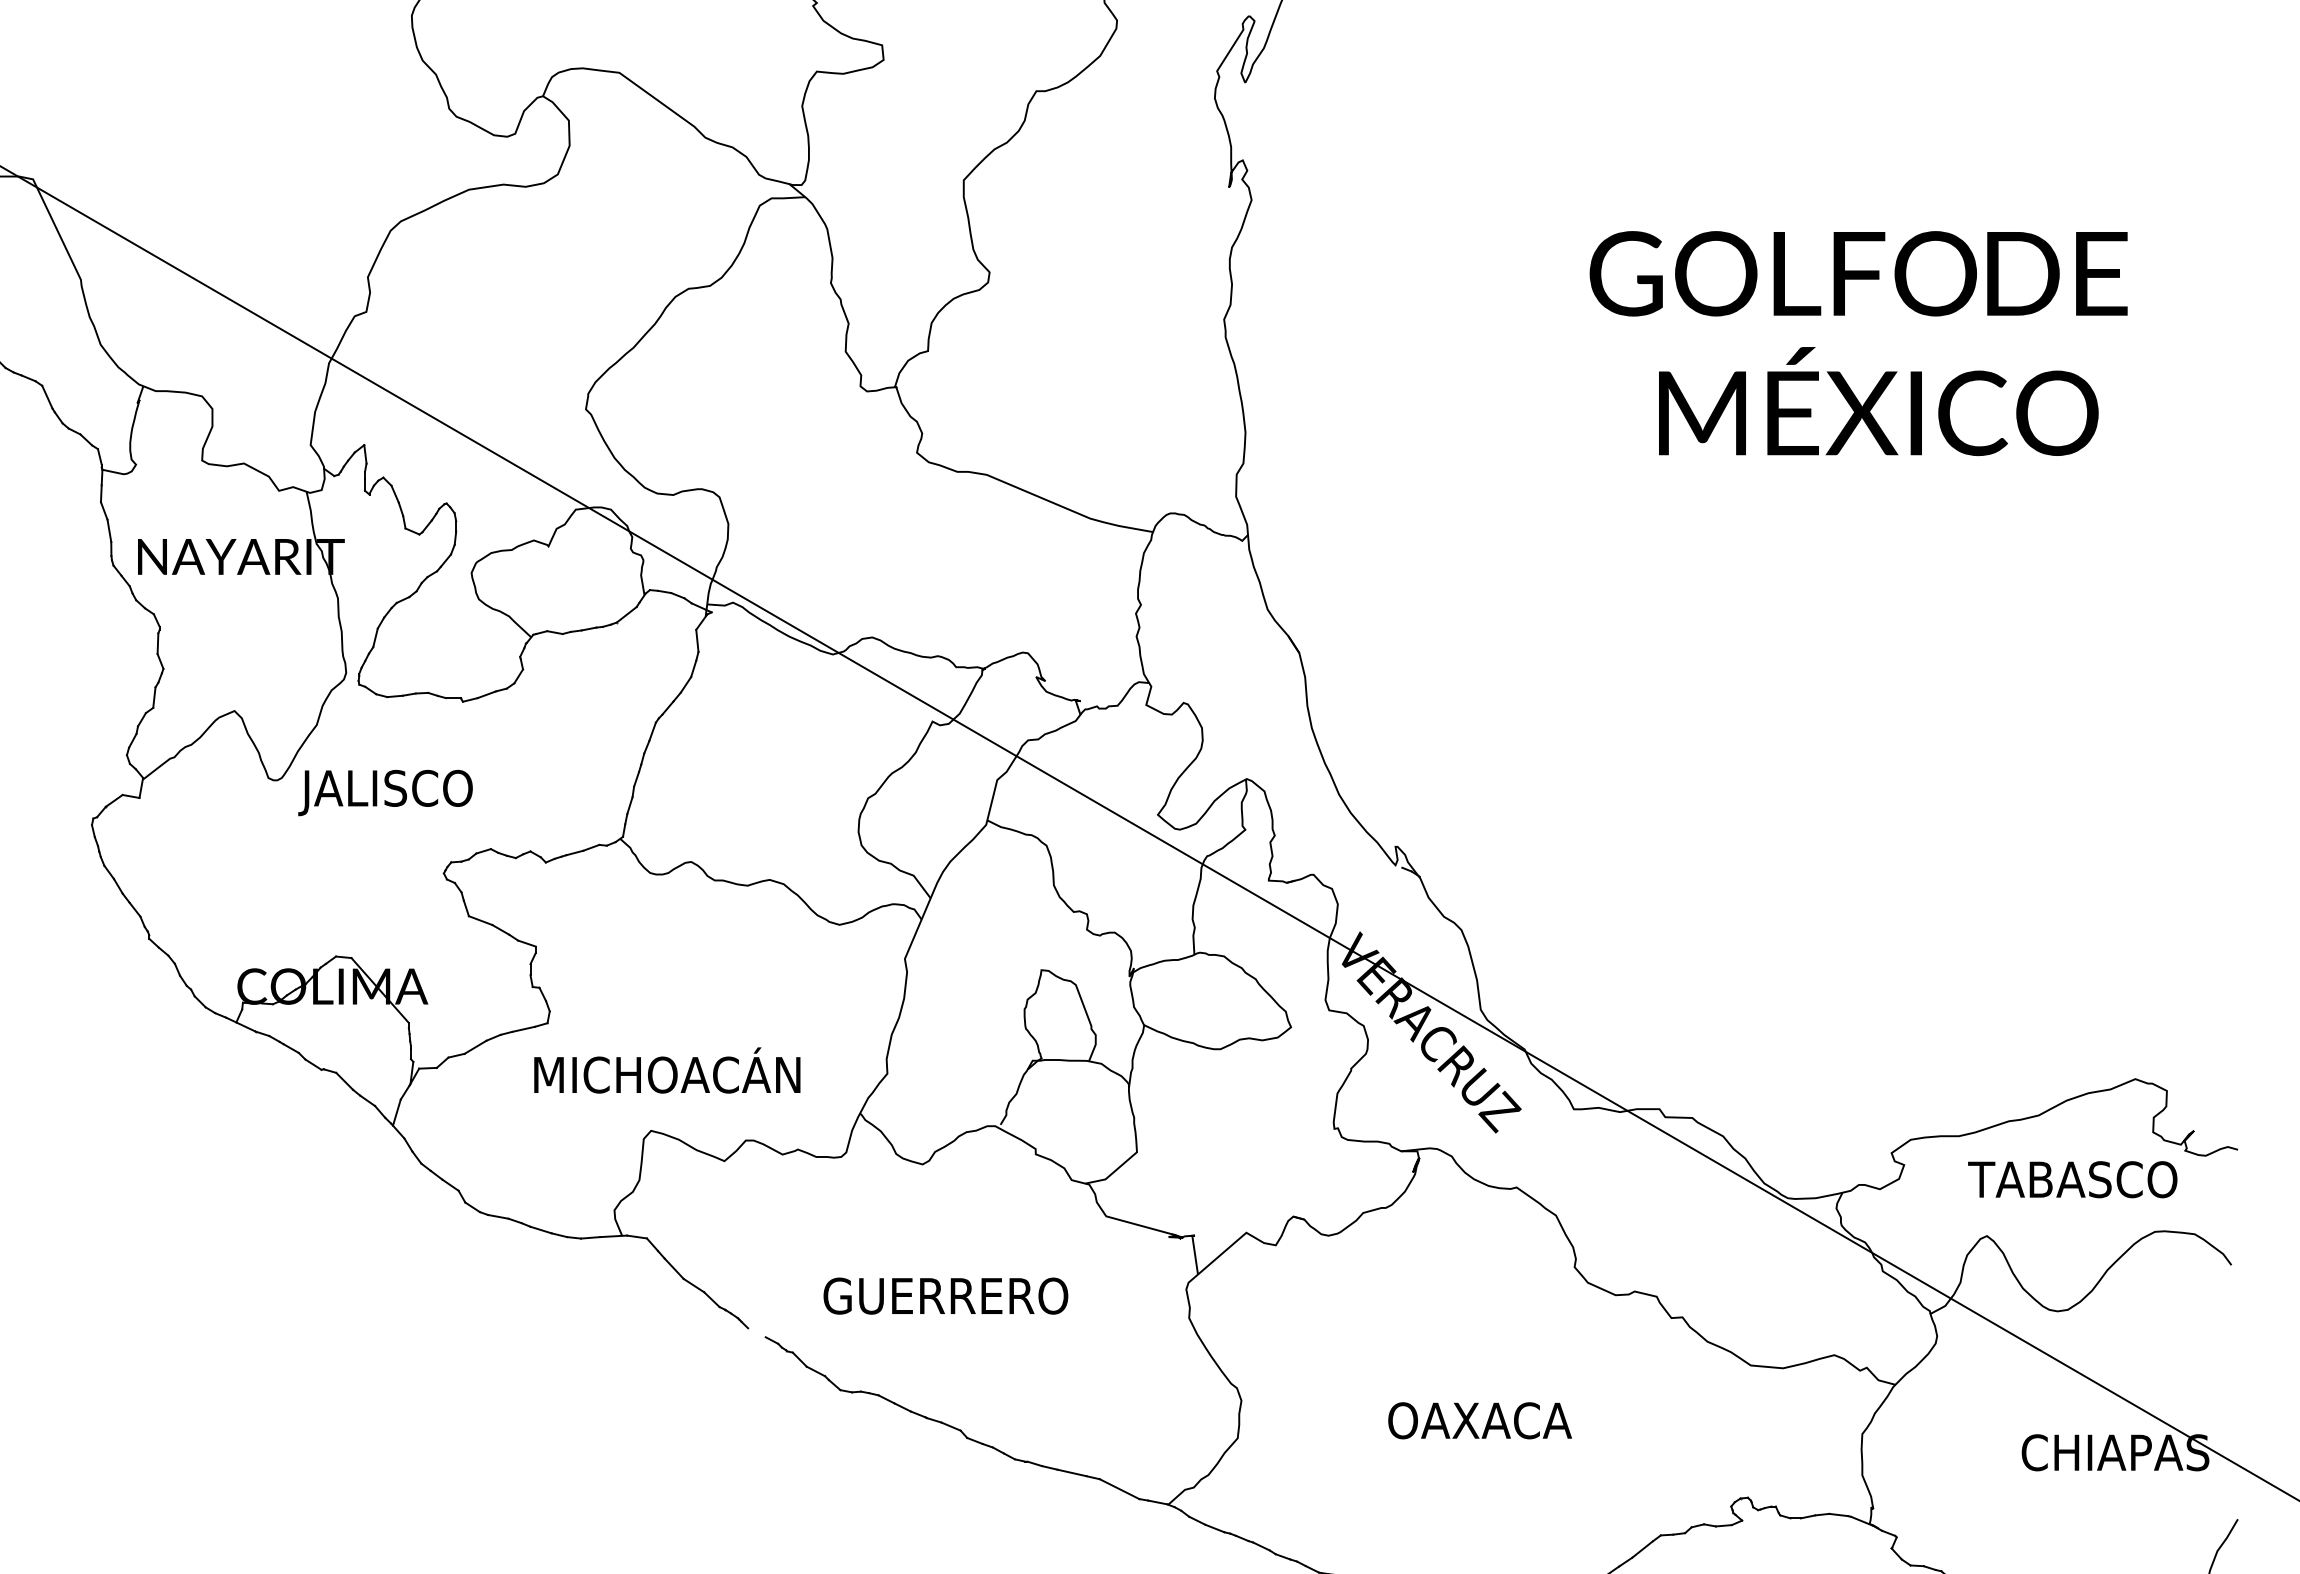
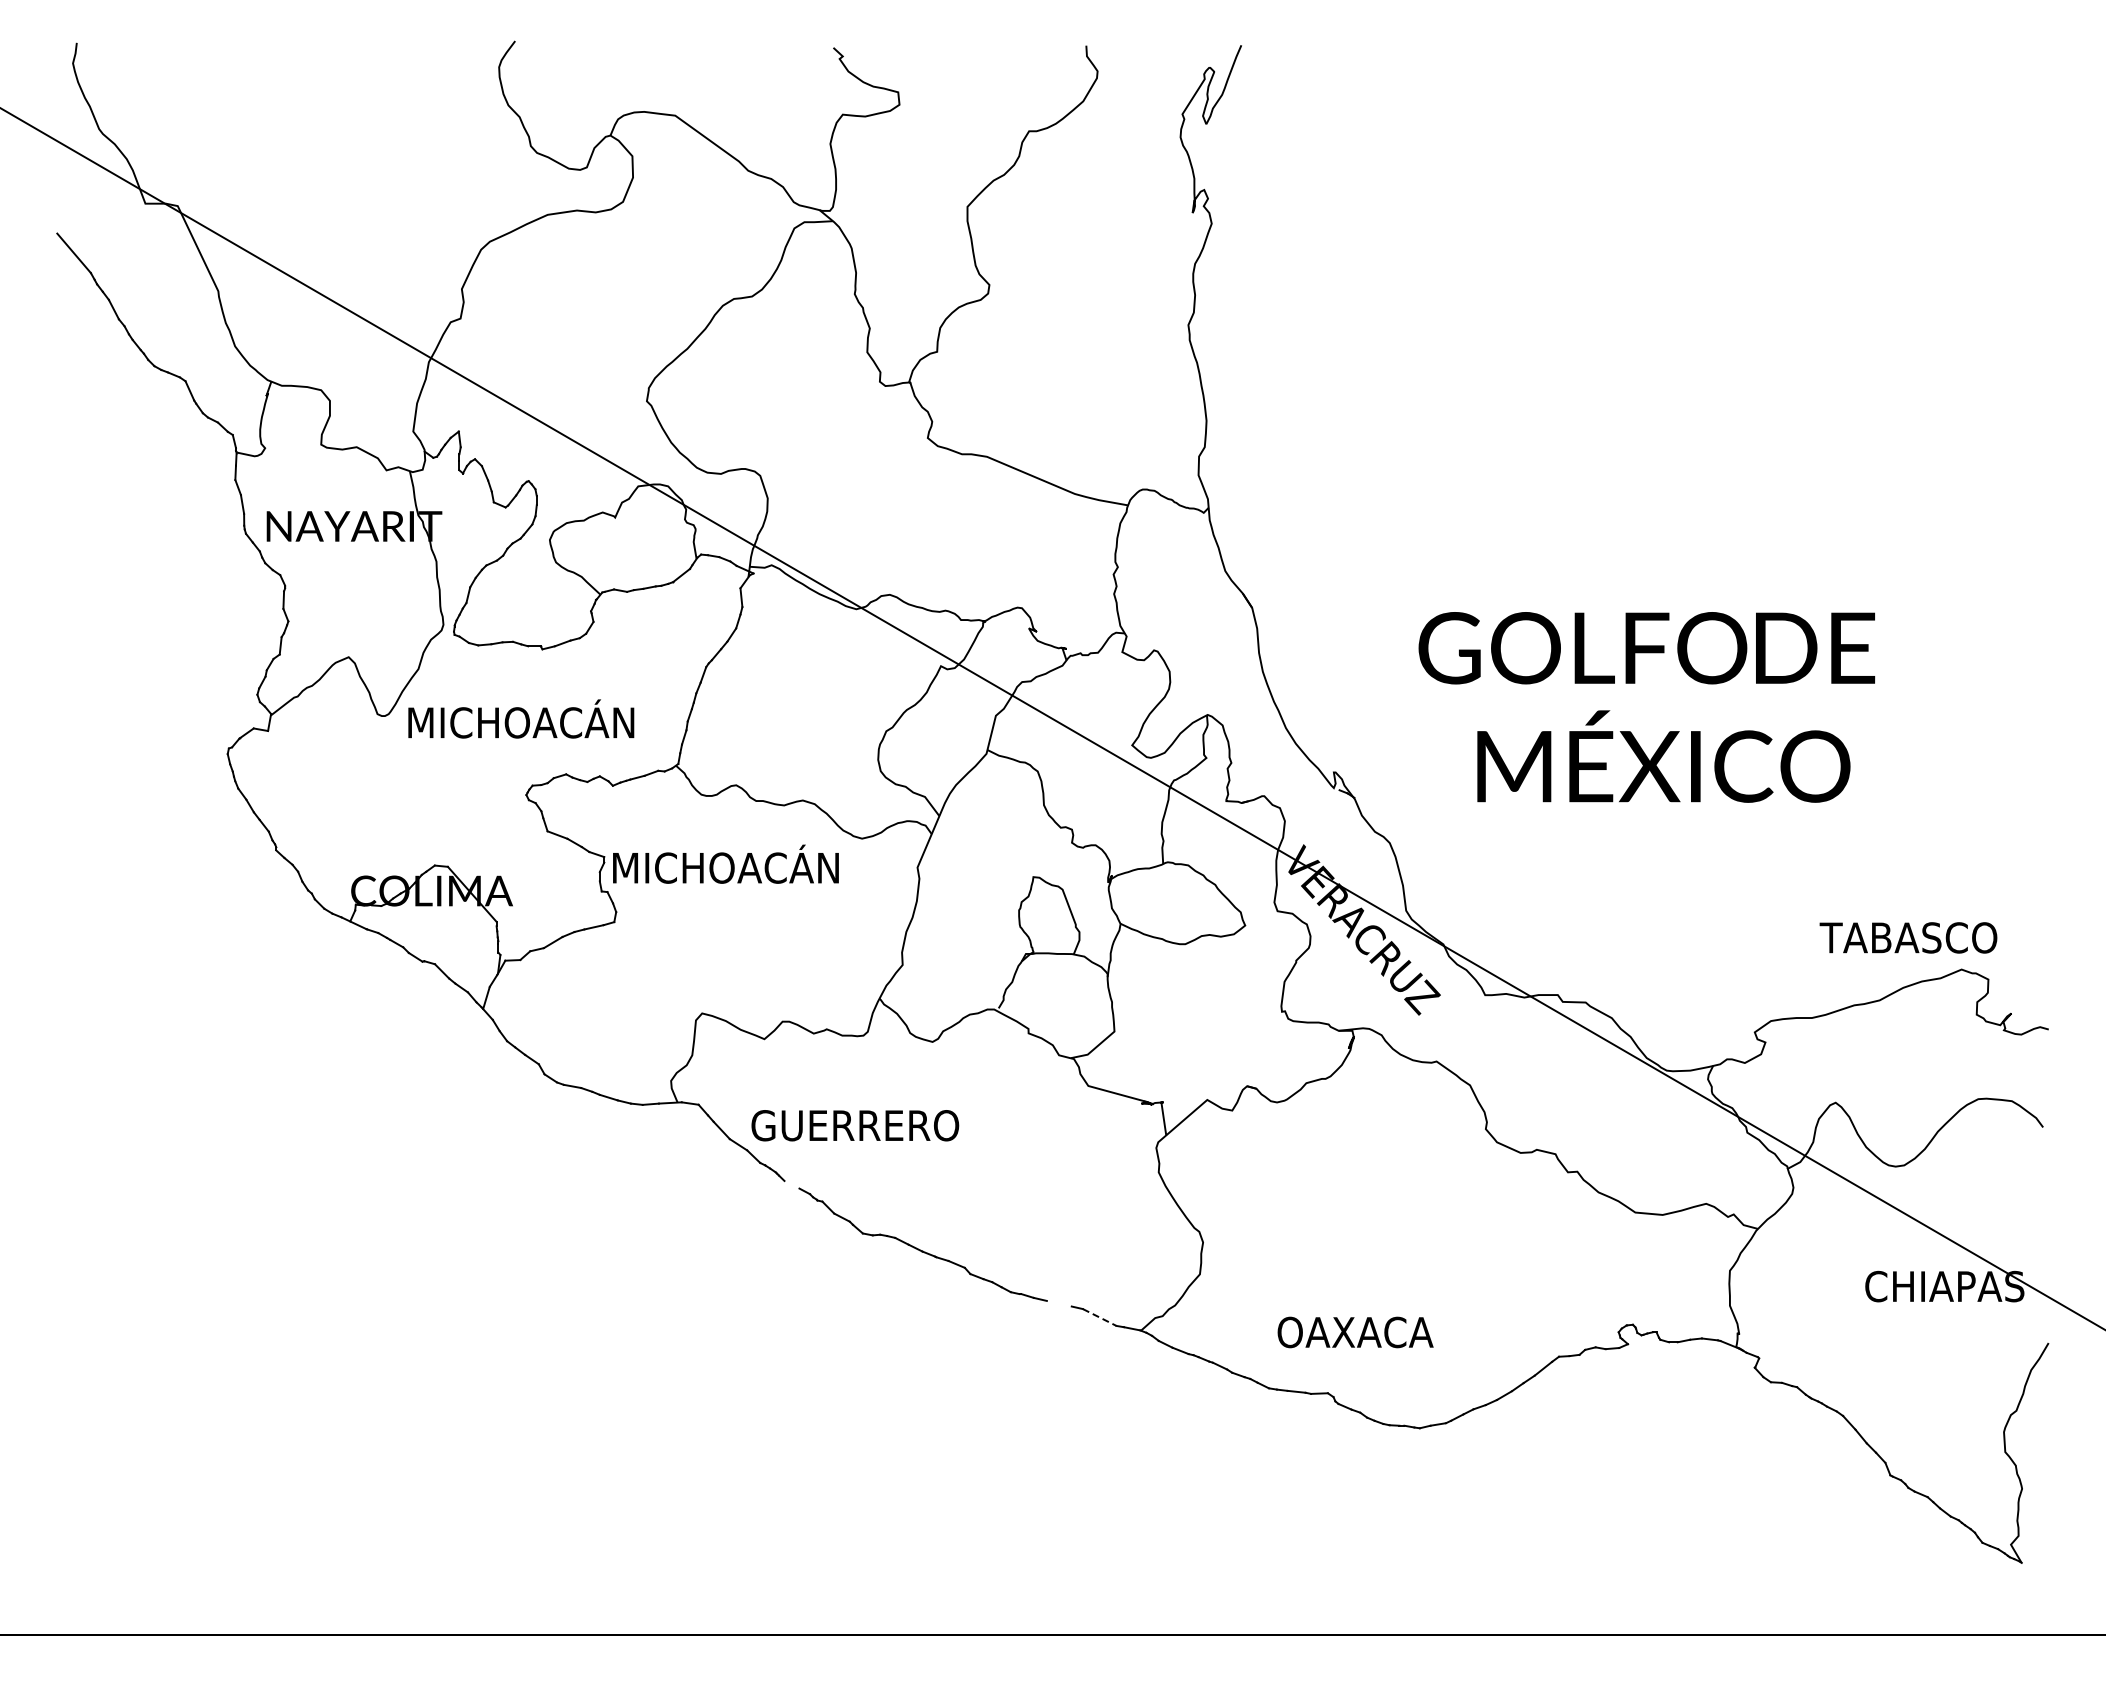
text: (1858, 343) -> (1646, 707), moved
text: (434, 787) -> (518, 722), JALISCO -> MICHOACÁN
text: (666, 1069) -> (725, 863), moved
text: (2072, 1179) -> (1908, 937), moved
text: (946, 1295) -> (855, 1125), moved
text: (1479, 1420) -> (1355, 1332), moved
line: (1071, 1472) -> (1058, 1303), removed
line: (1119, 1489) -> (1099, 1317), solid -> dashed

